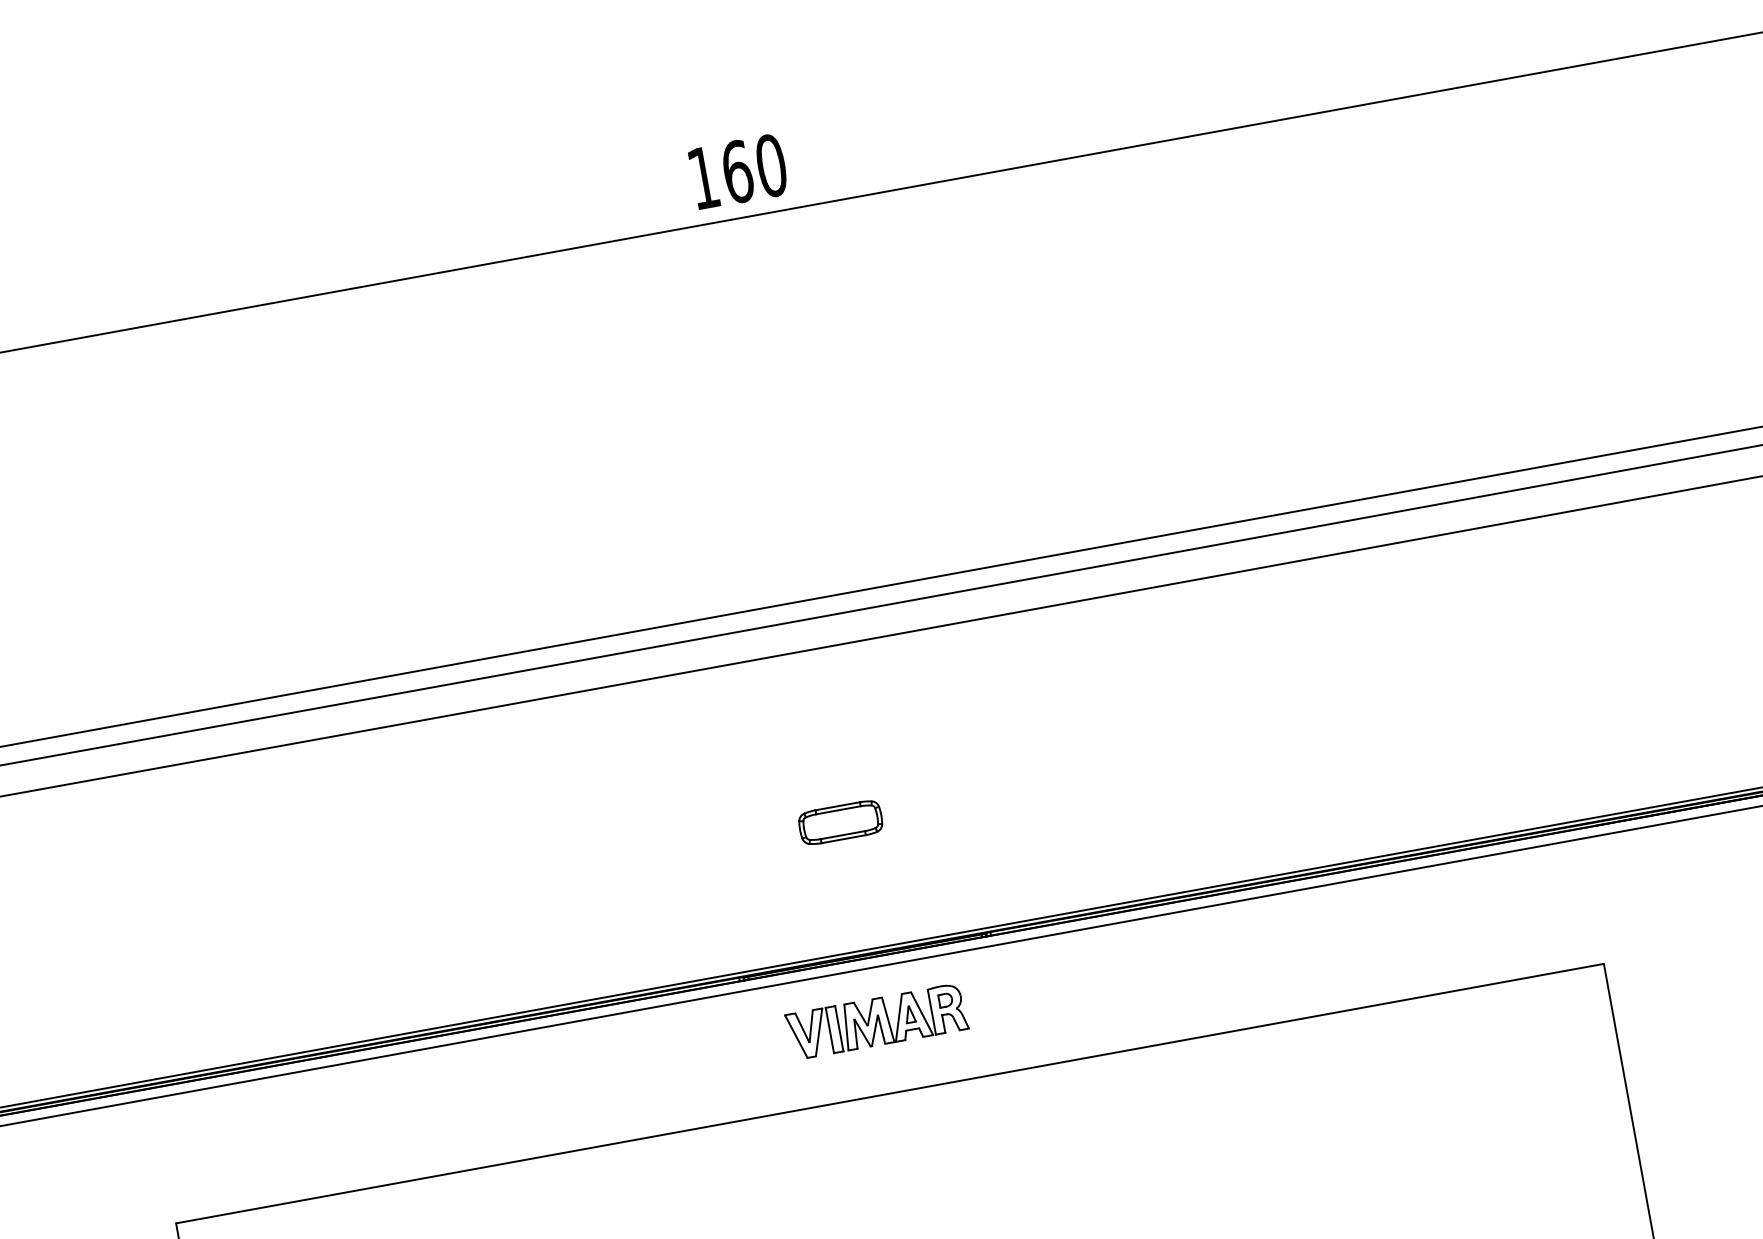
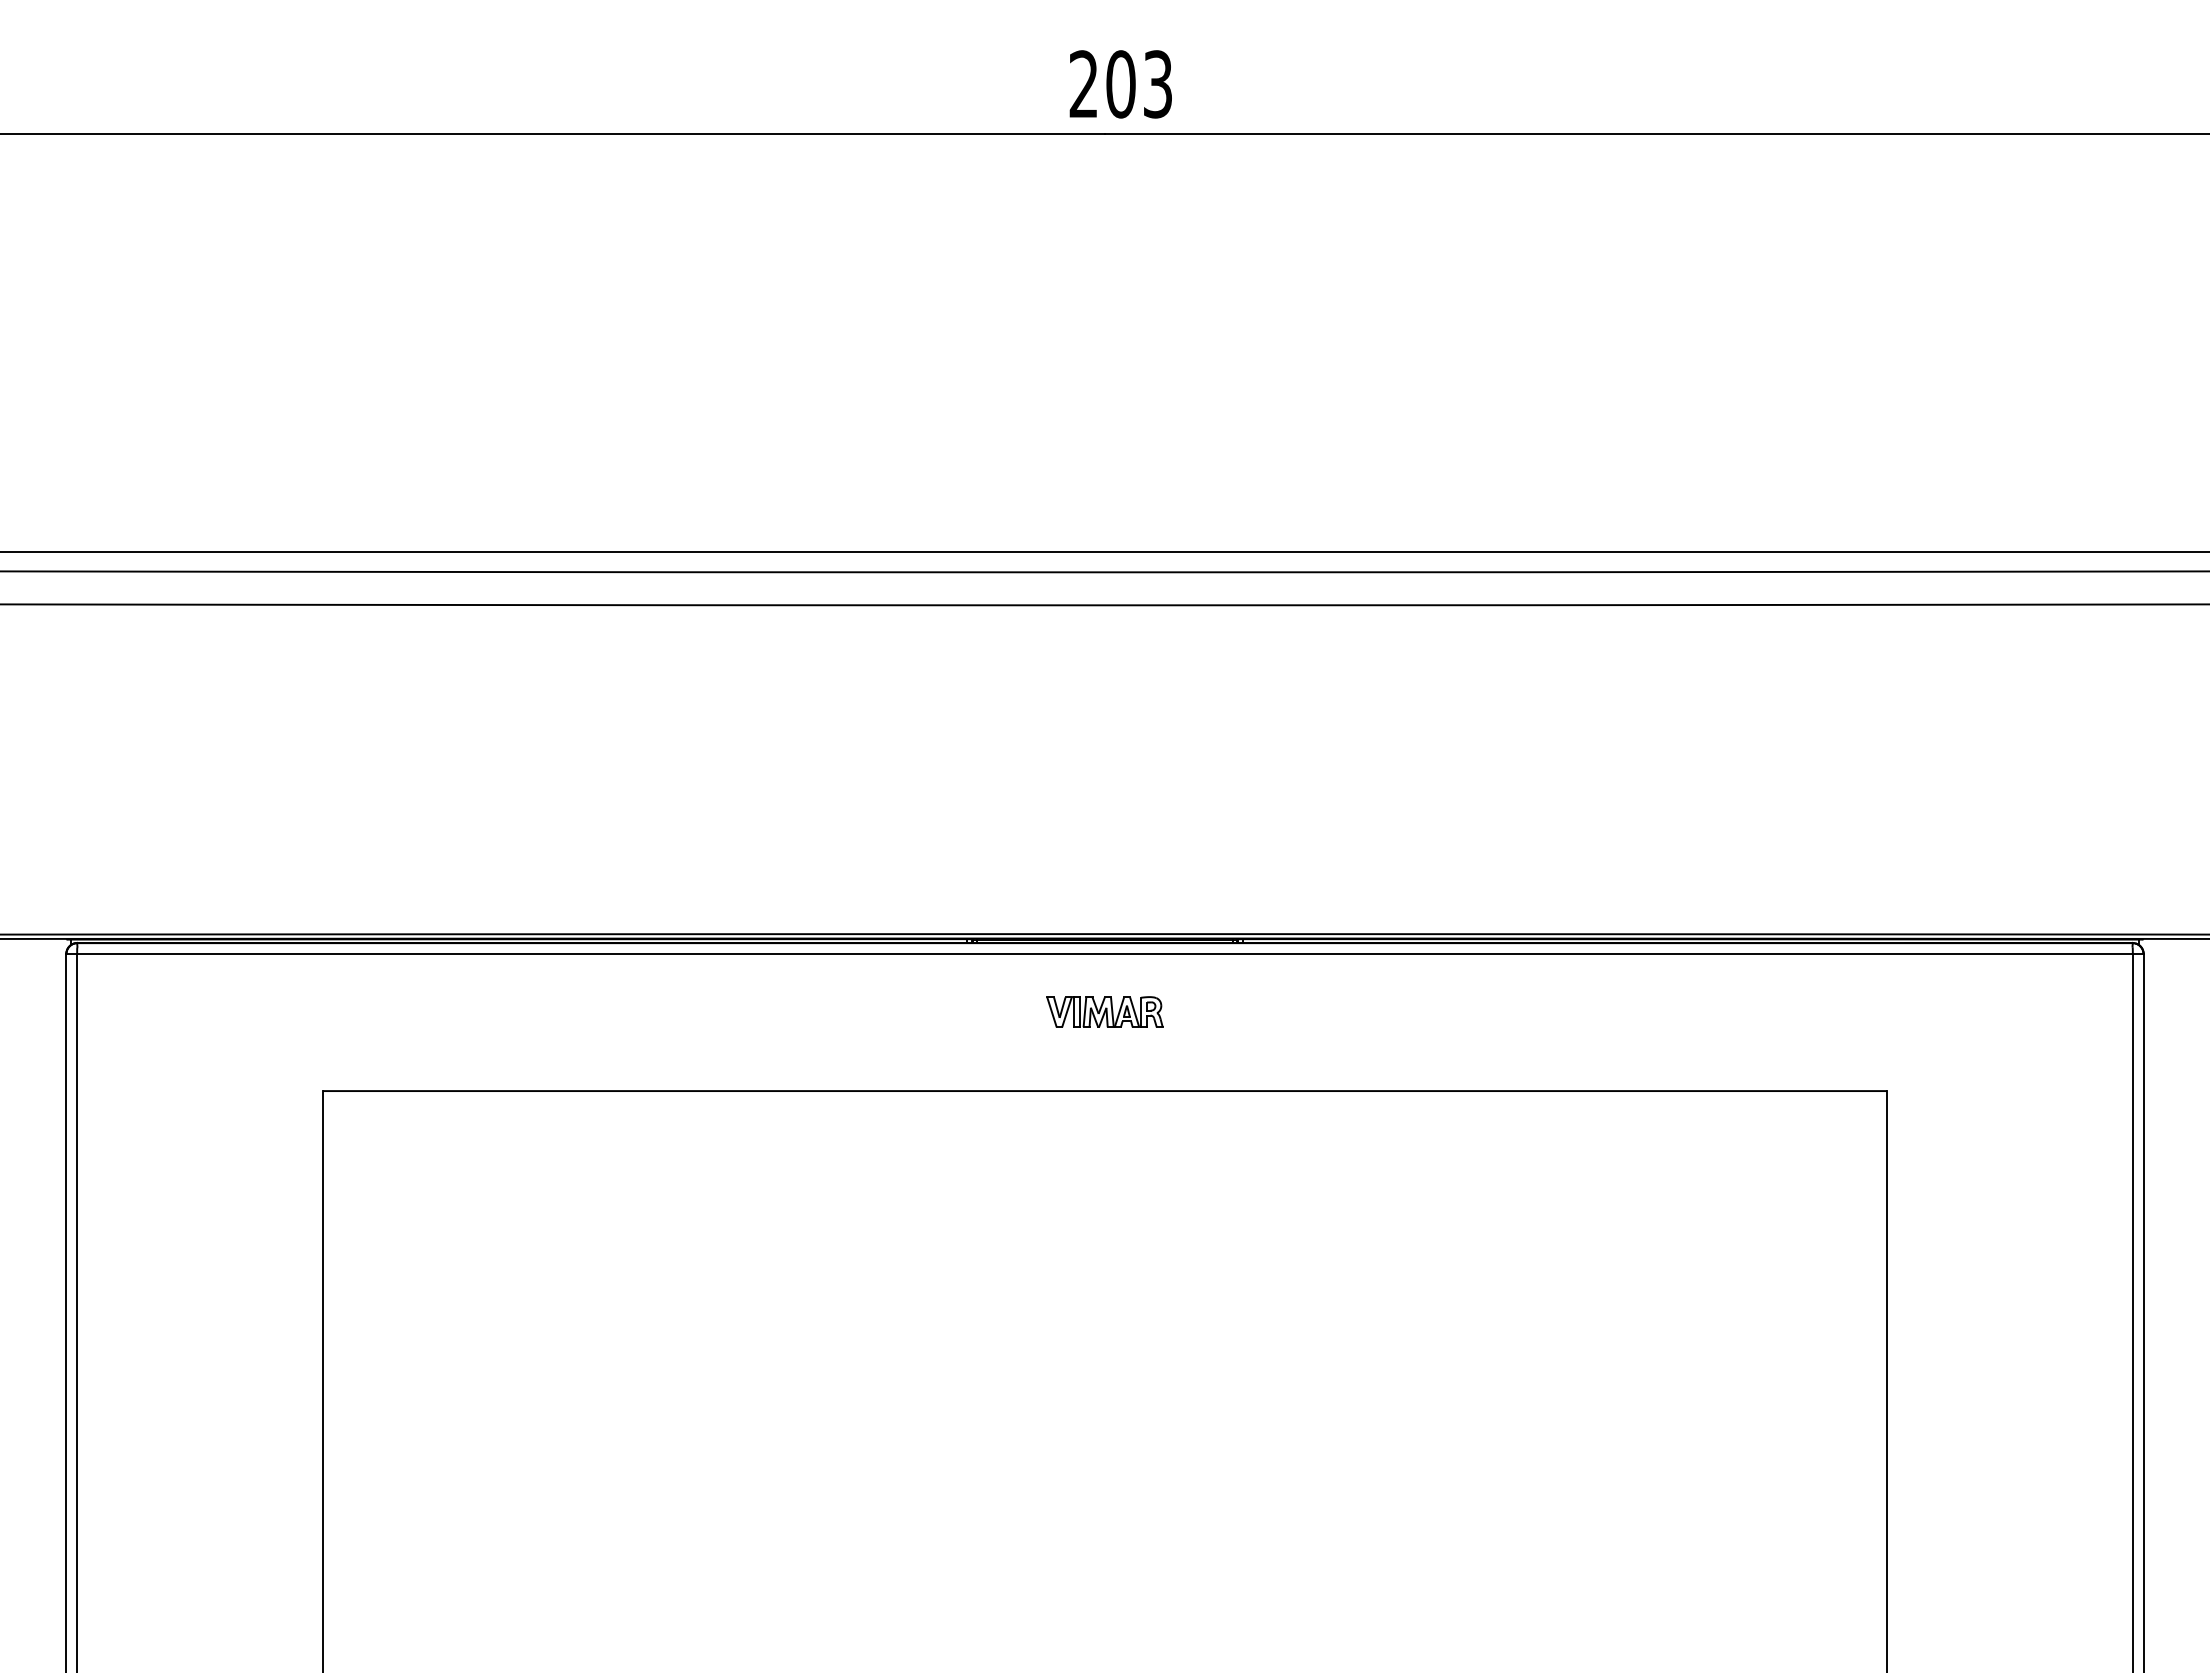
text: (737, 172) -> (1120, 84), 160 -> 203
part: (840, 822) -> (1104, 794), removed
part: (876, 1021) -> (1104, 1011), size x0.6

